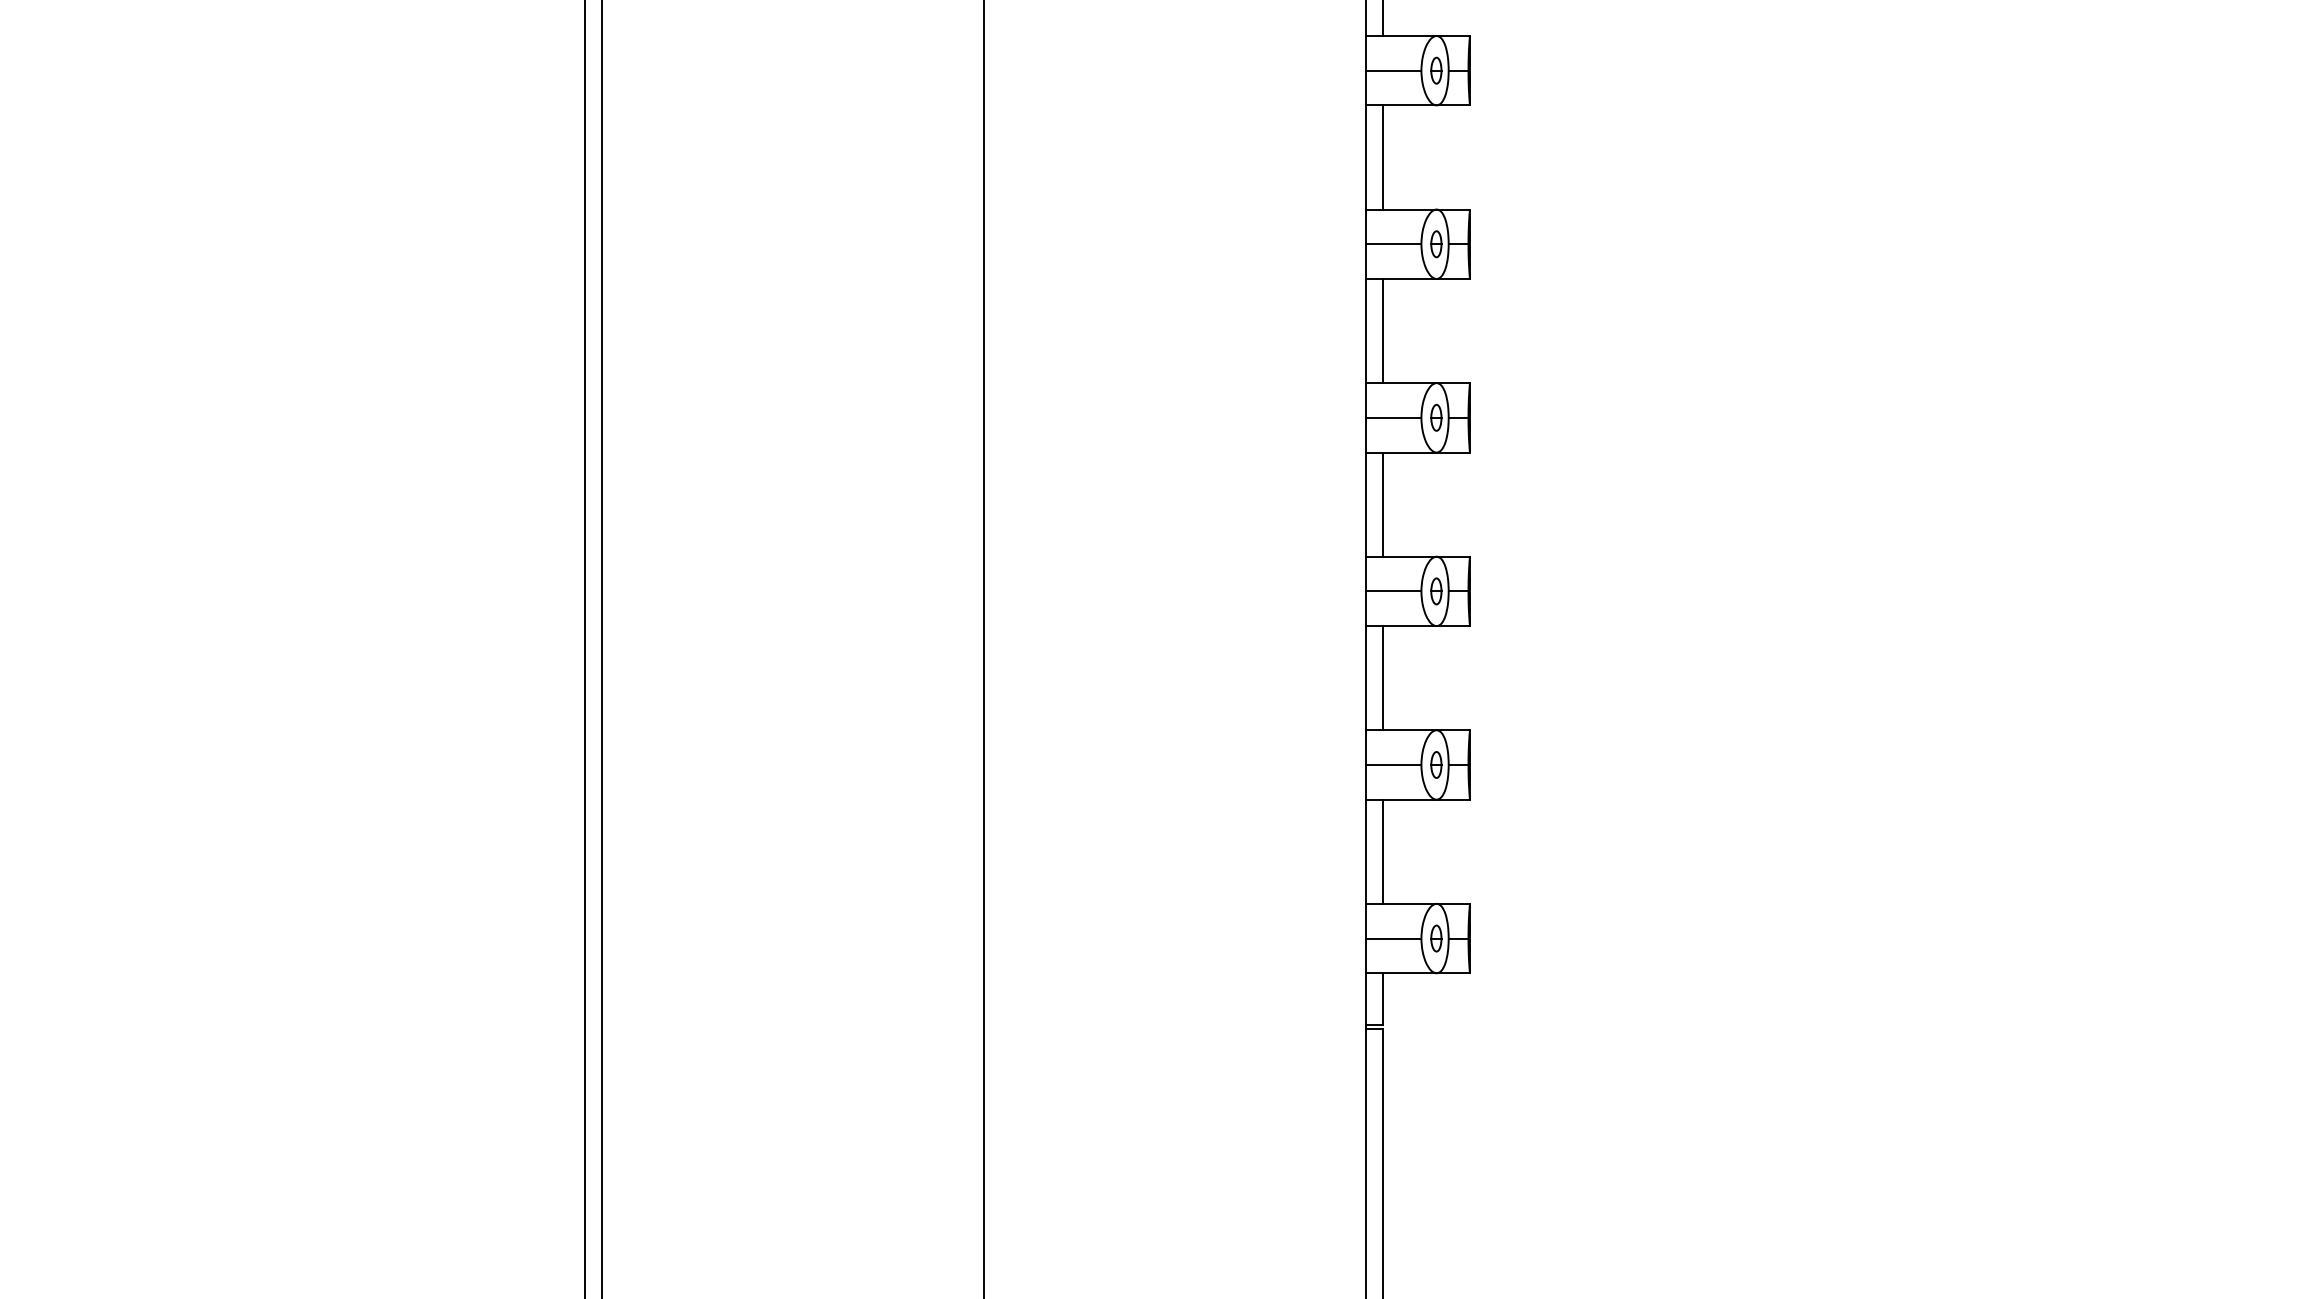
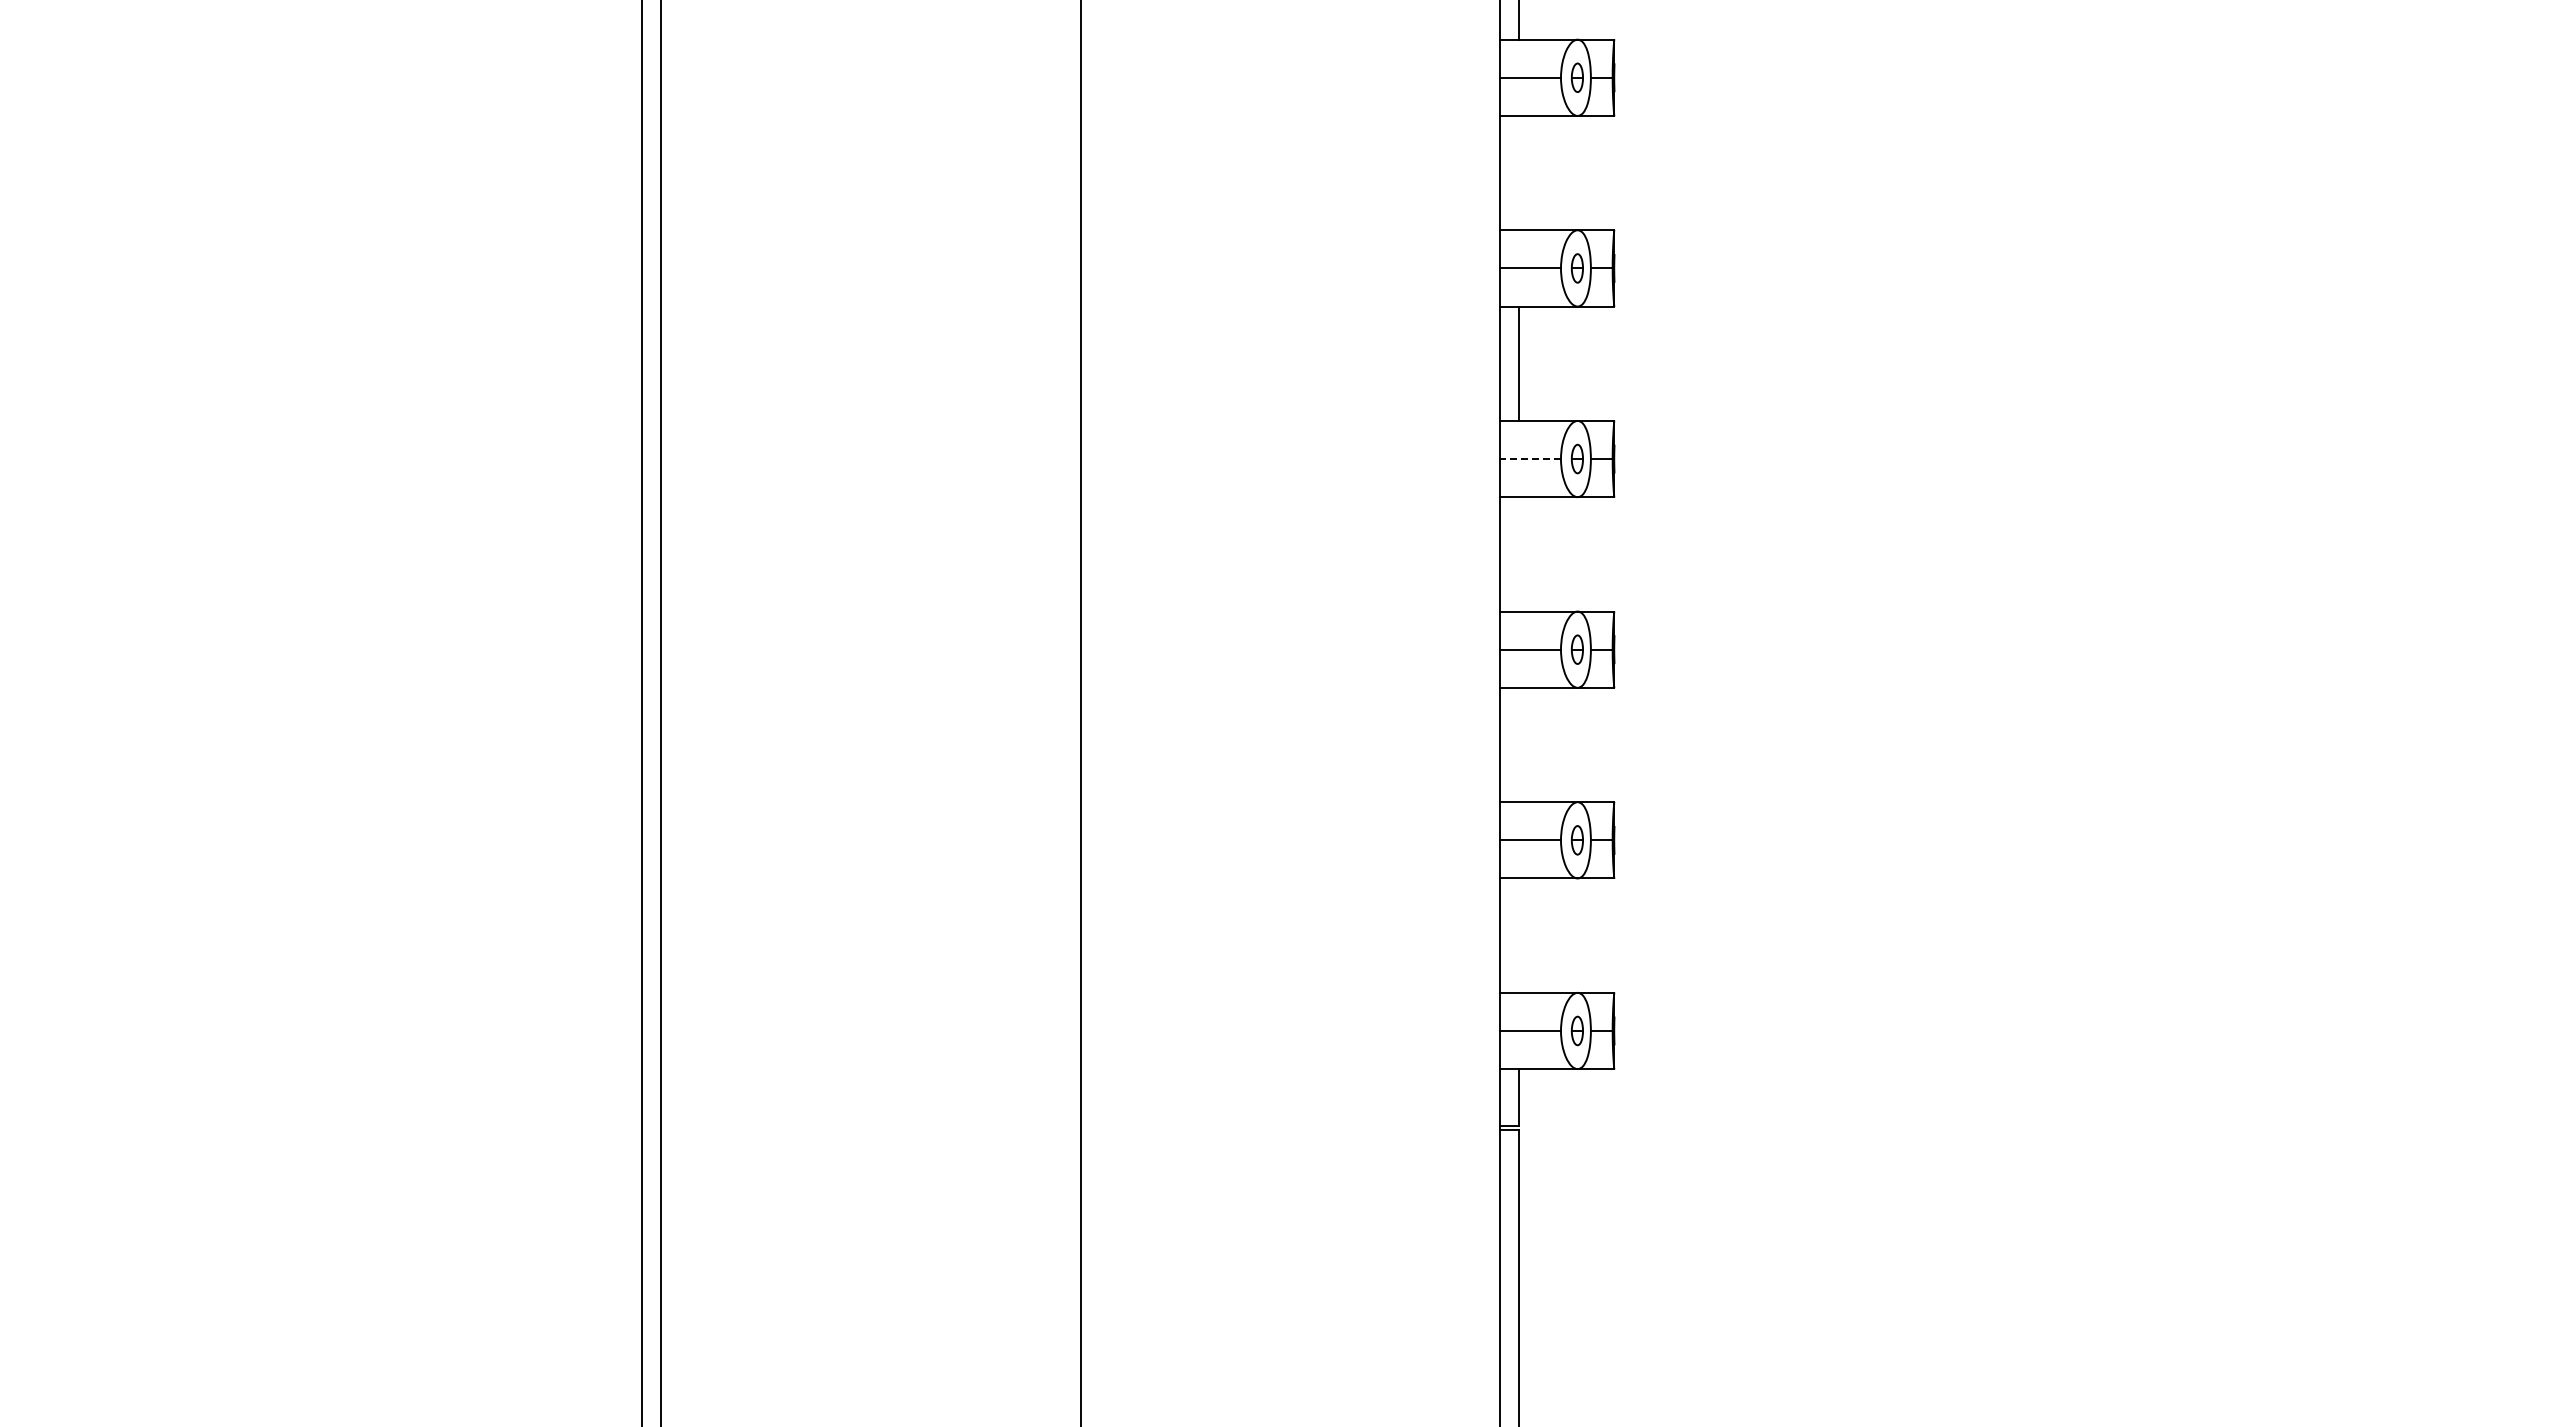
line: (1383, 156) -> (1519, 172), removed
line: (1393, 418) -> (1530, 459), solid -> dashed
line: (1383, 504) -> (1519, 554), removed
line: (1383, 677) -> (1519, 744), removed
line: (1383, 851) -> (1519, 935), removed

